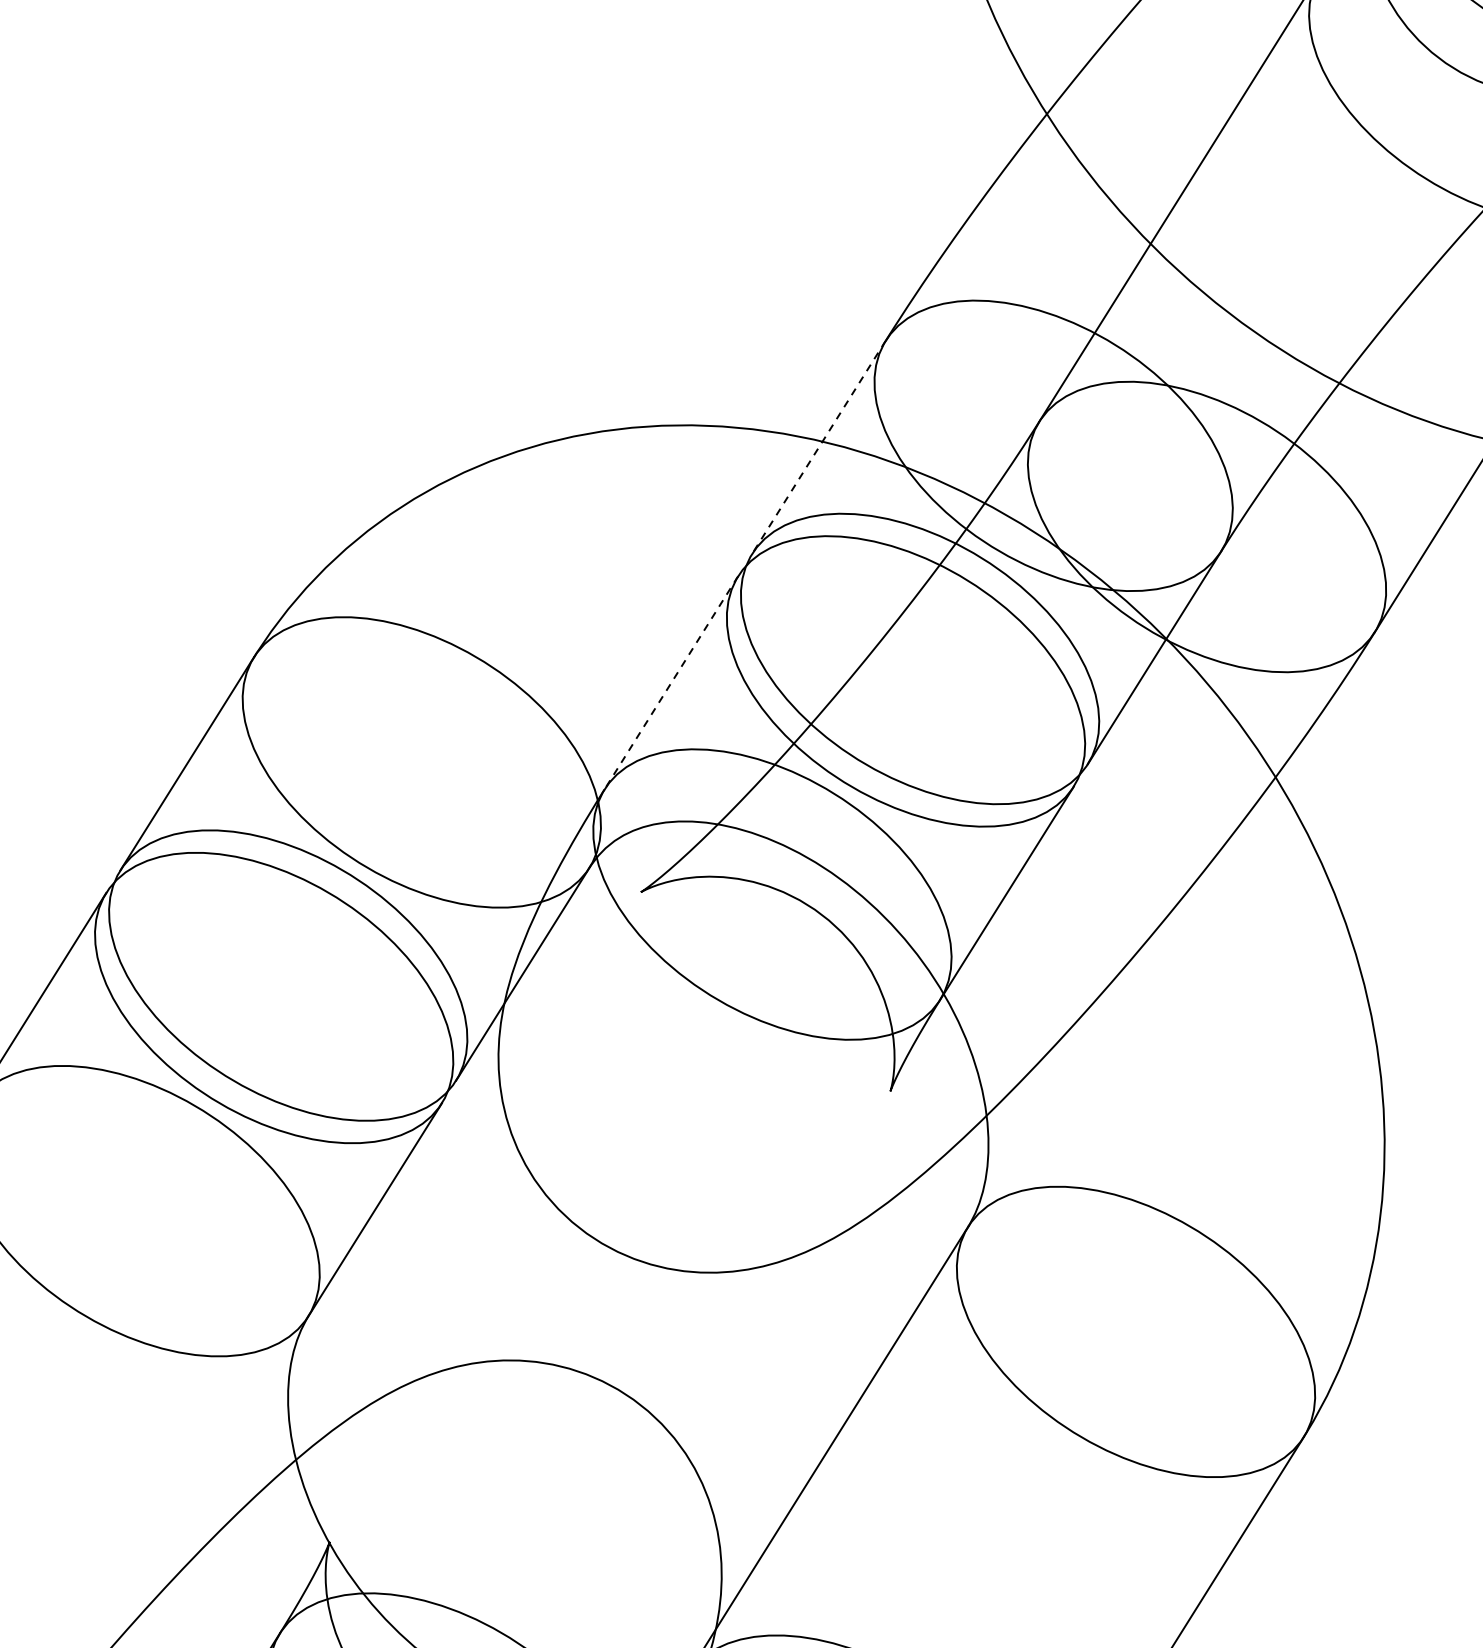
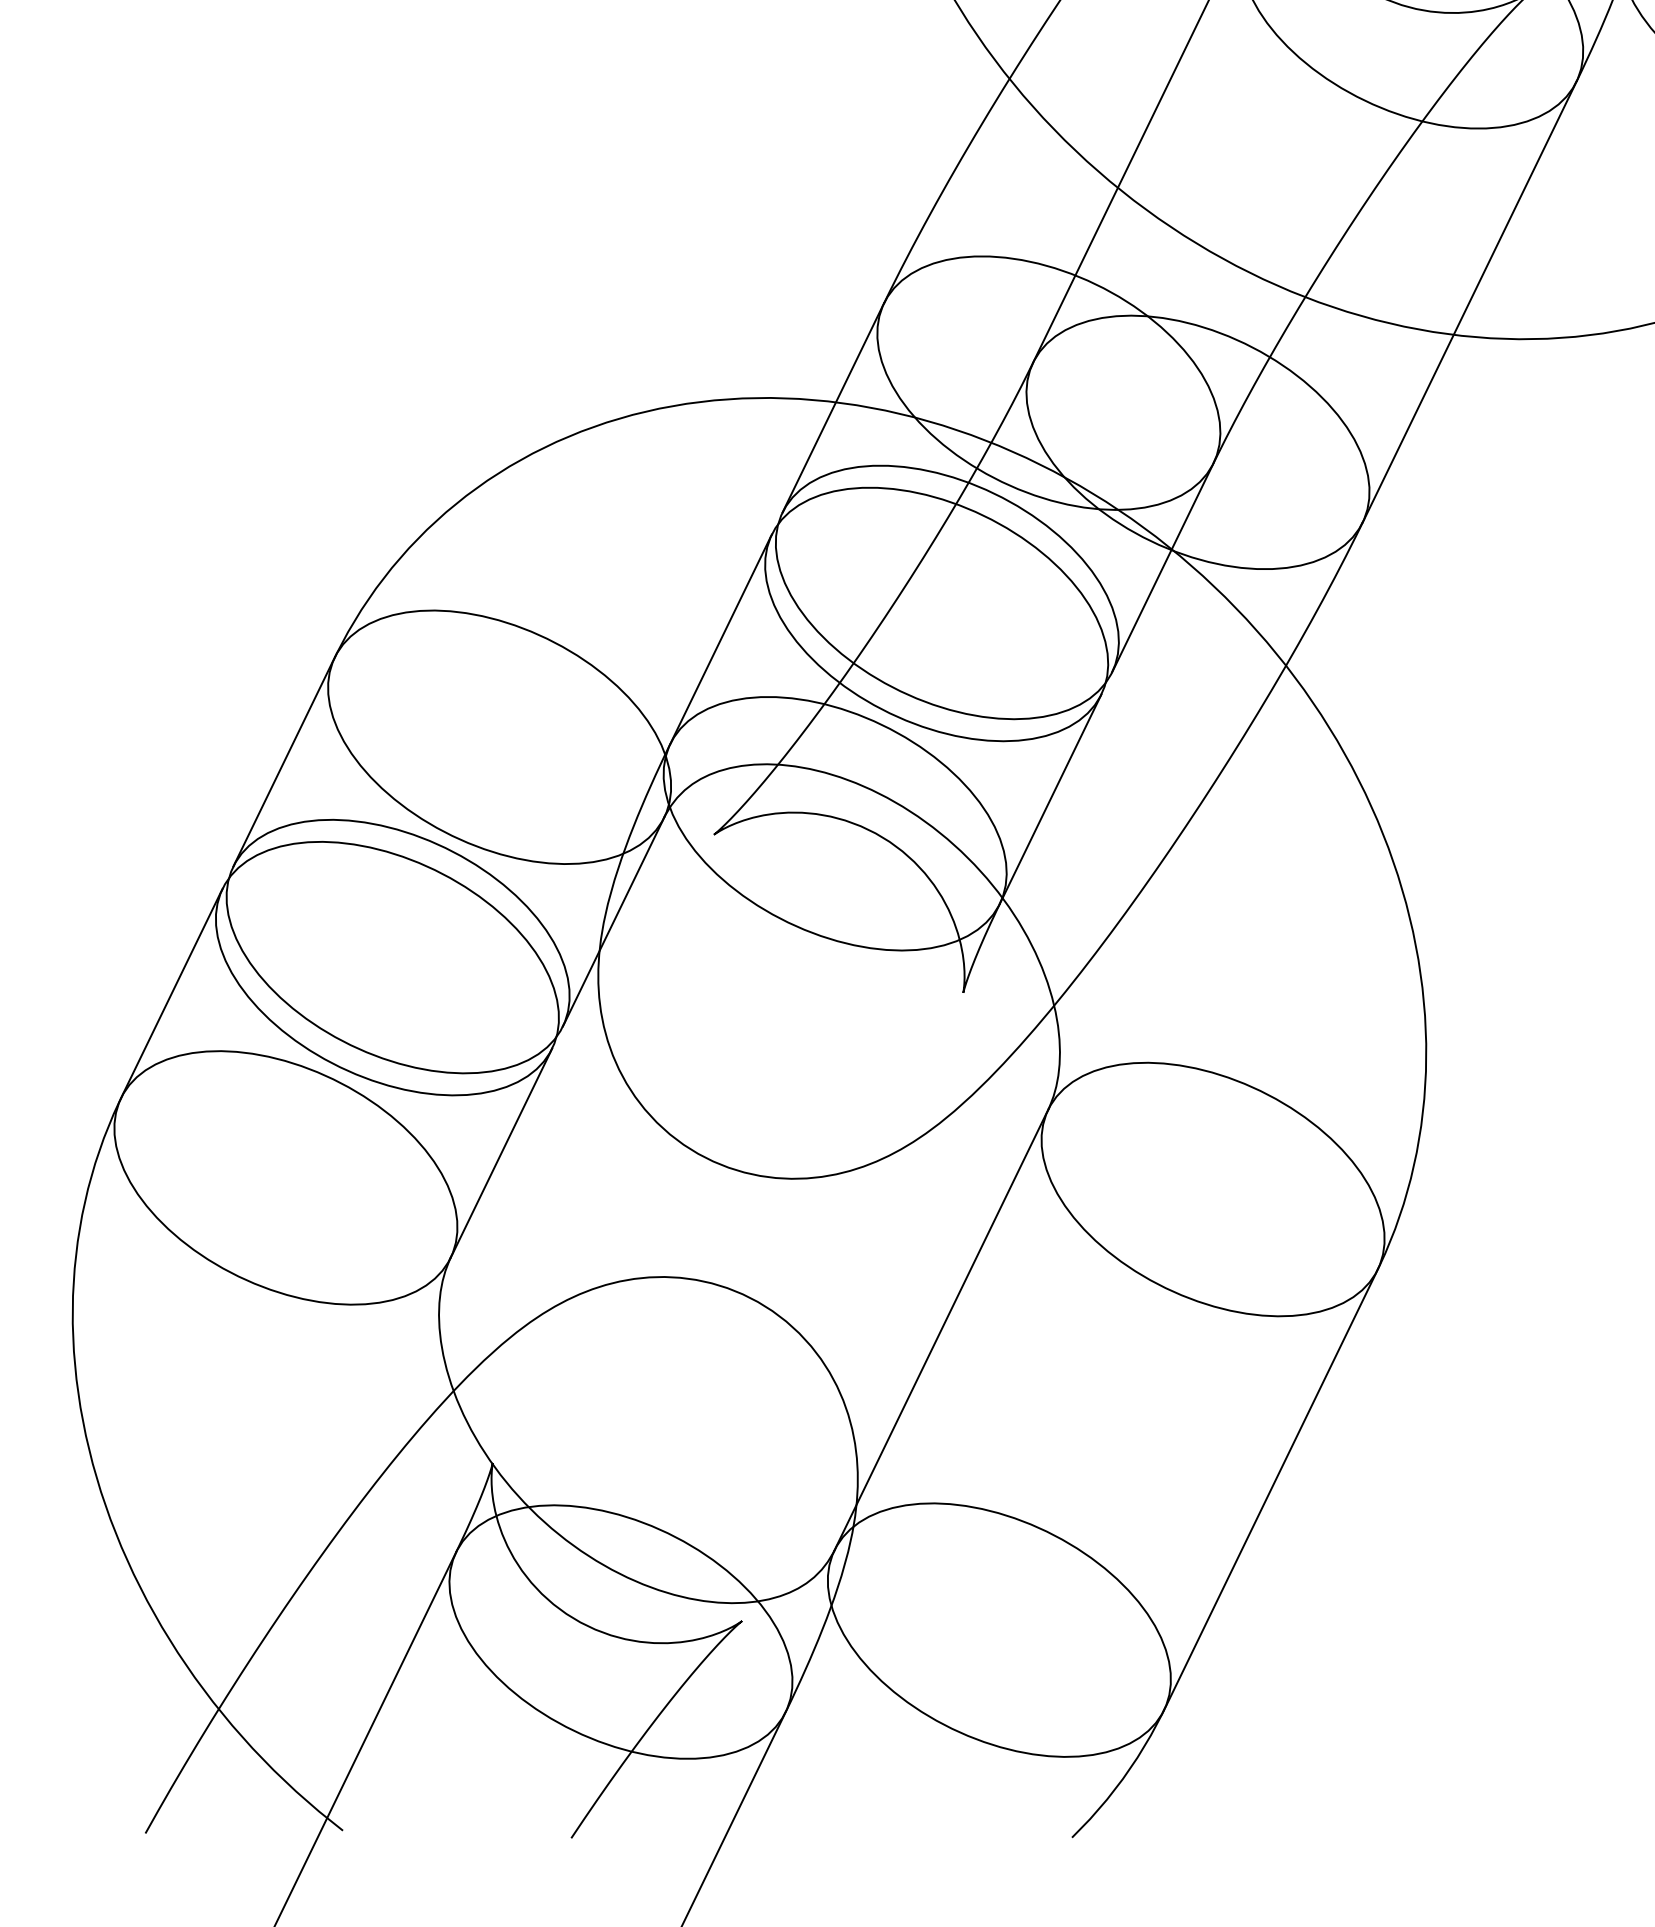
line: (819, 447) -> (833, 408), dashed -> solid
line: (670, 683) -> (720, 639), dashed -> solid

